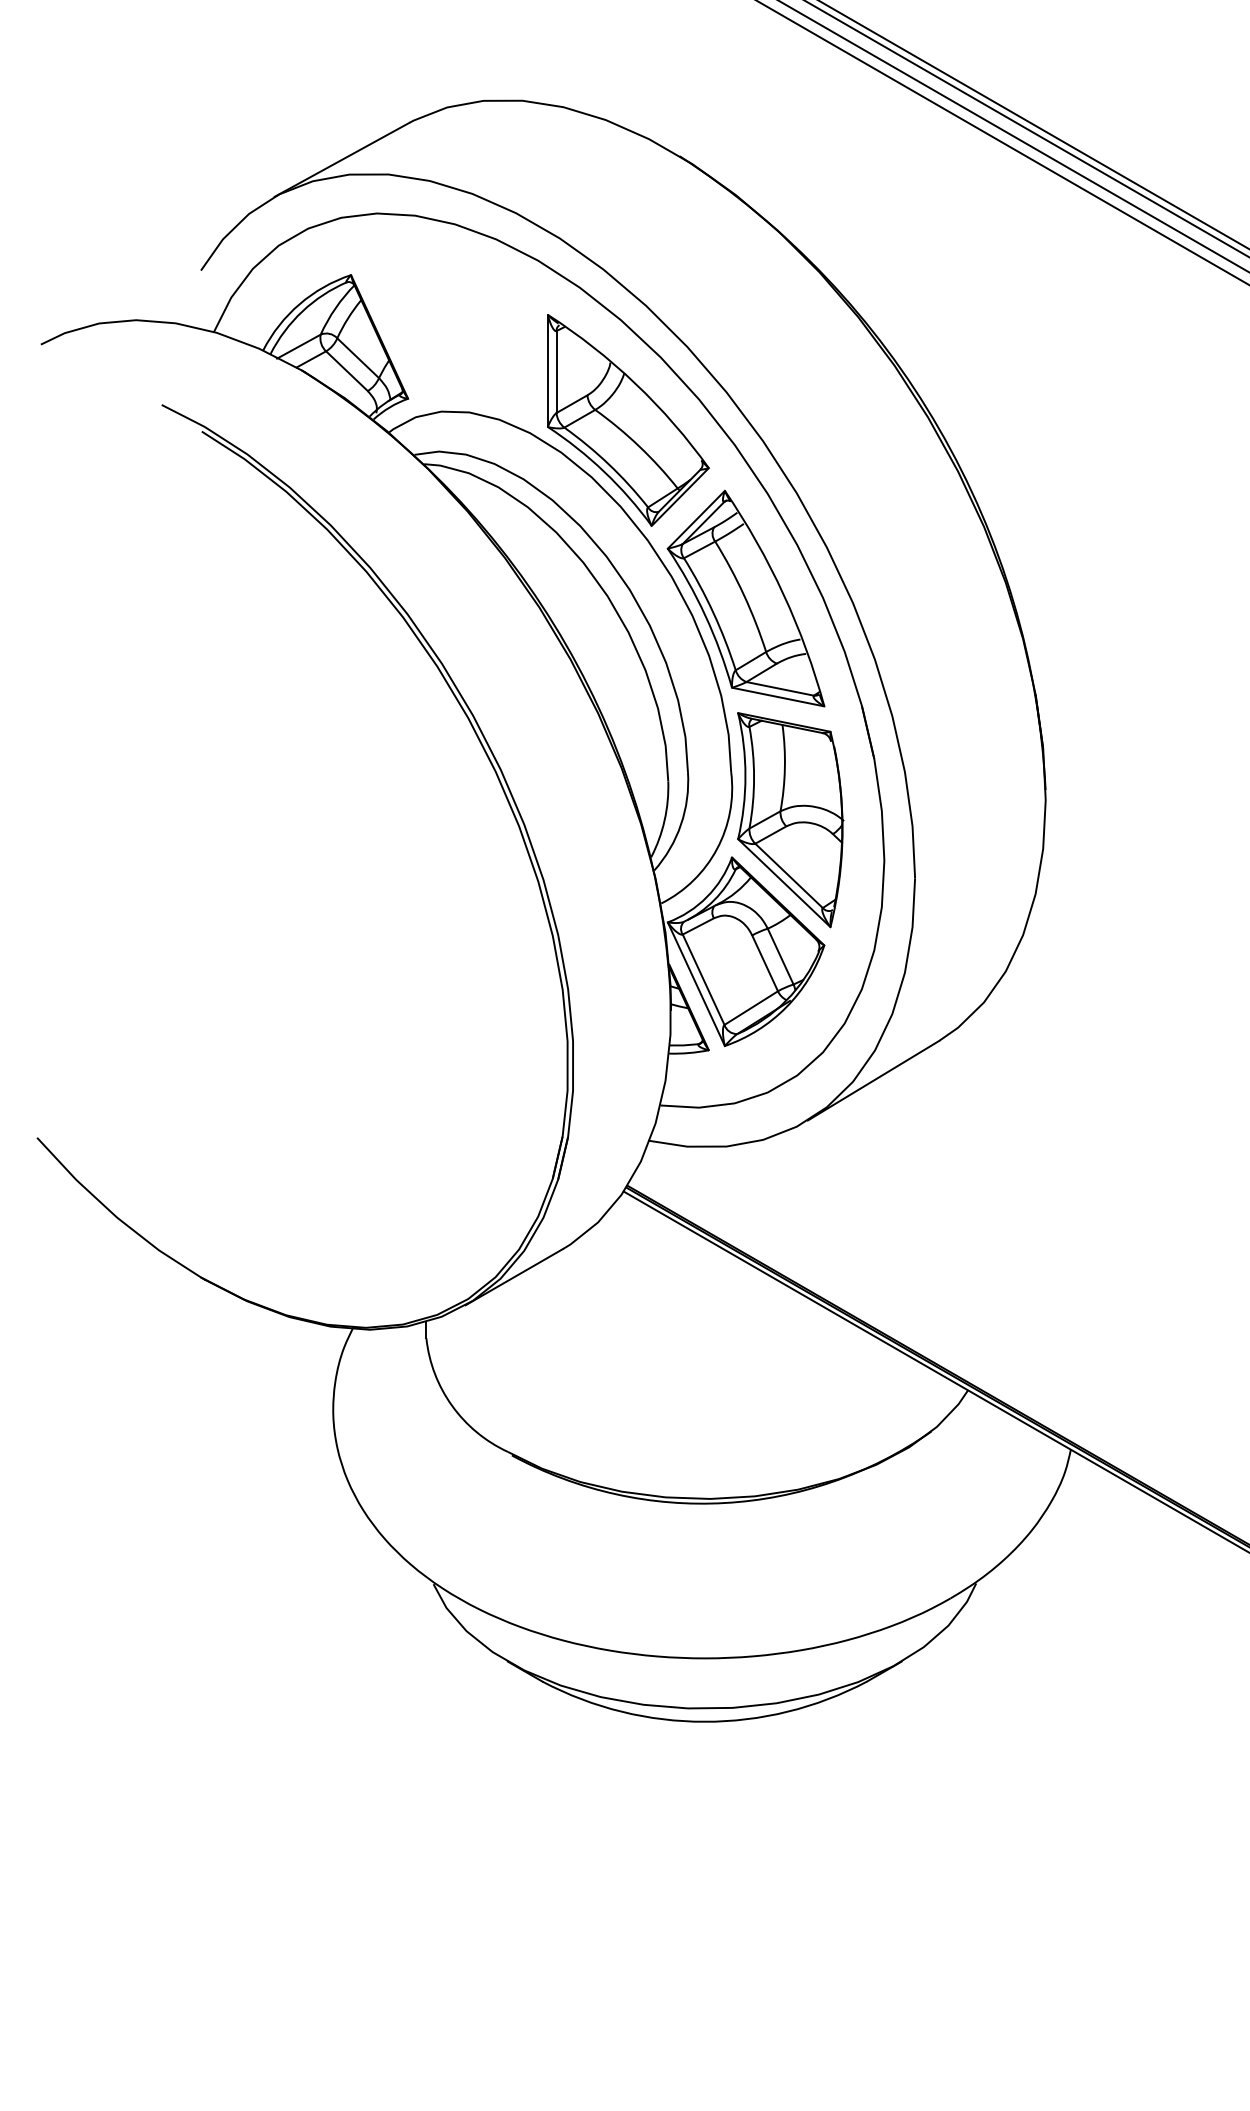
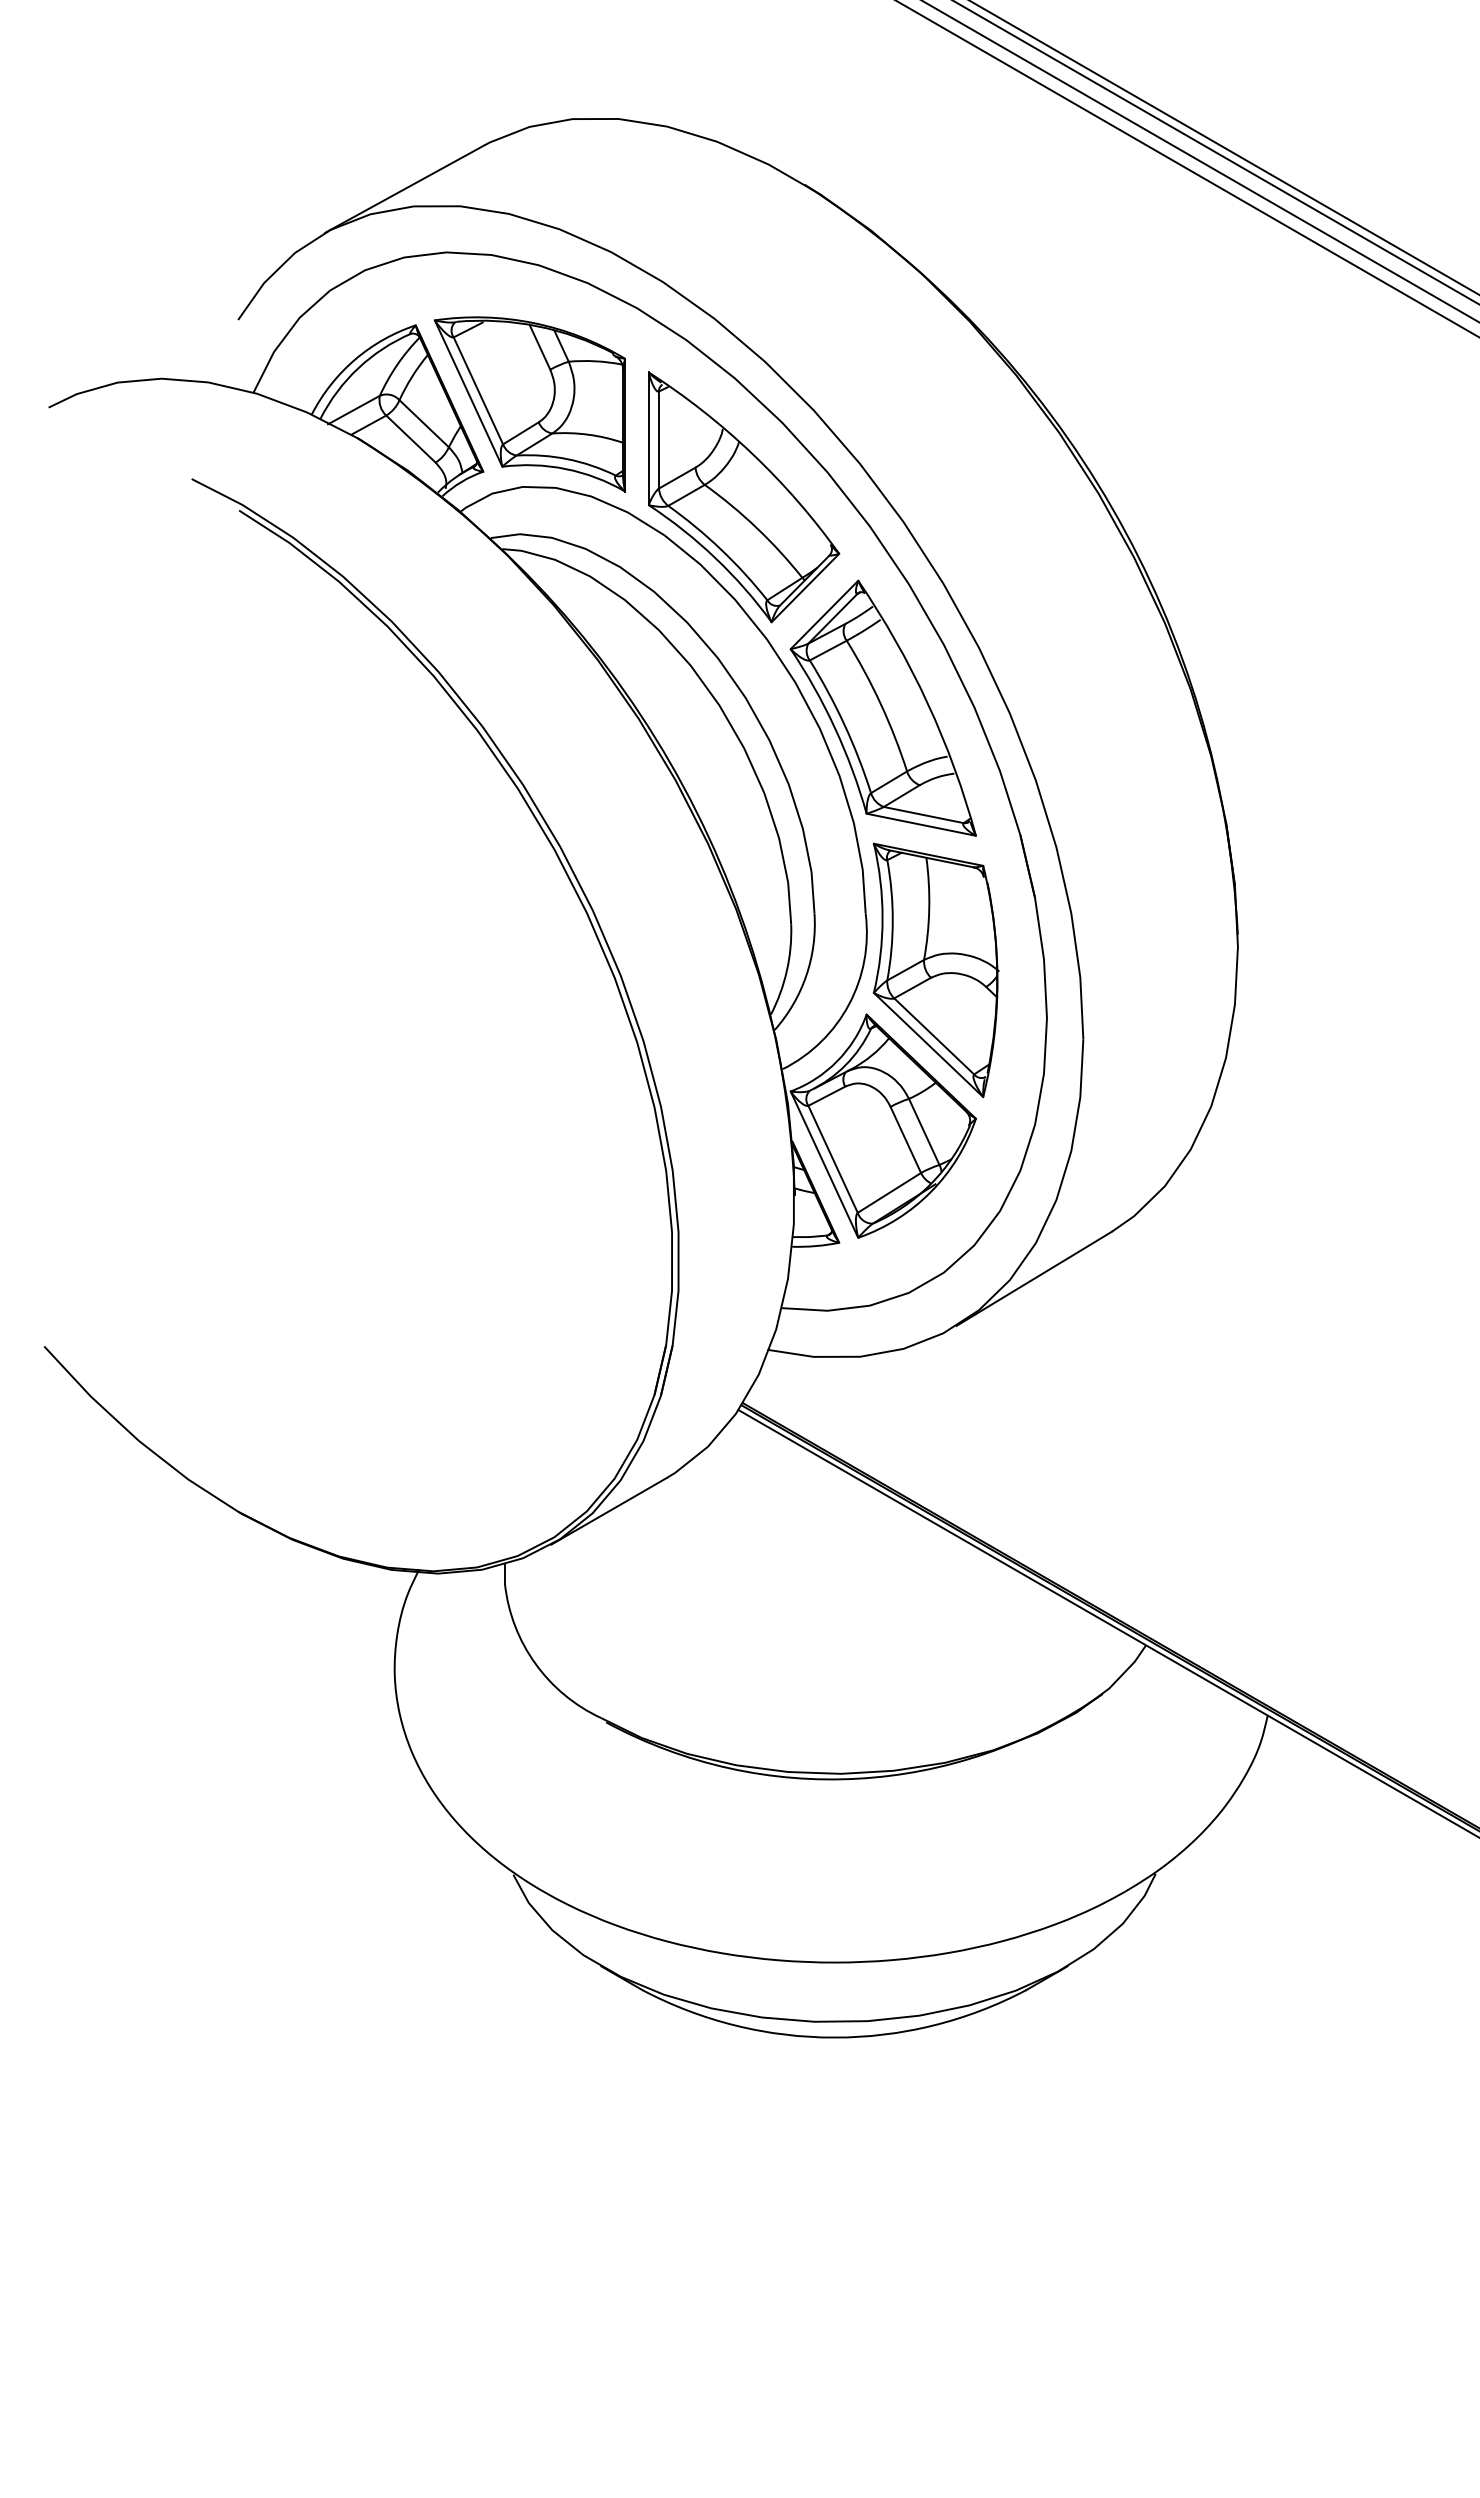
part: (447, 341) -> (529, 404), added

